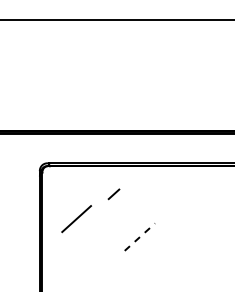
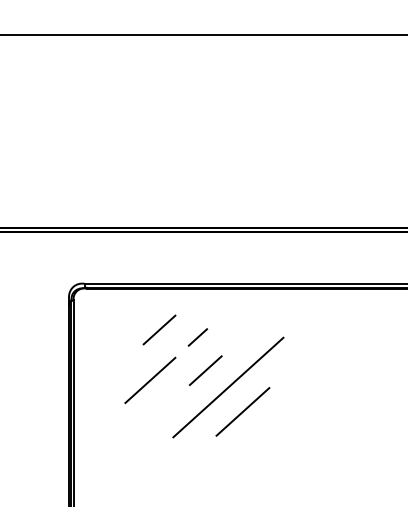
line: (91, 189) -> (158, 329), added
line: (118, 213) -> (205, 370), added
line: (76, 219) -> (150, 381), moved
line: (131, 222) -> (228, 386), added
line: (140, 236) -> (243, 410), dashed -> solid

